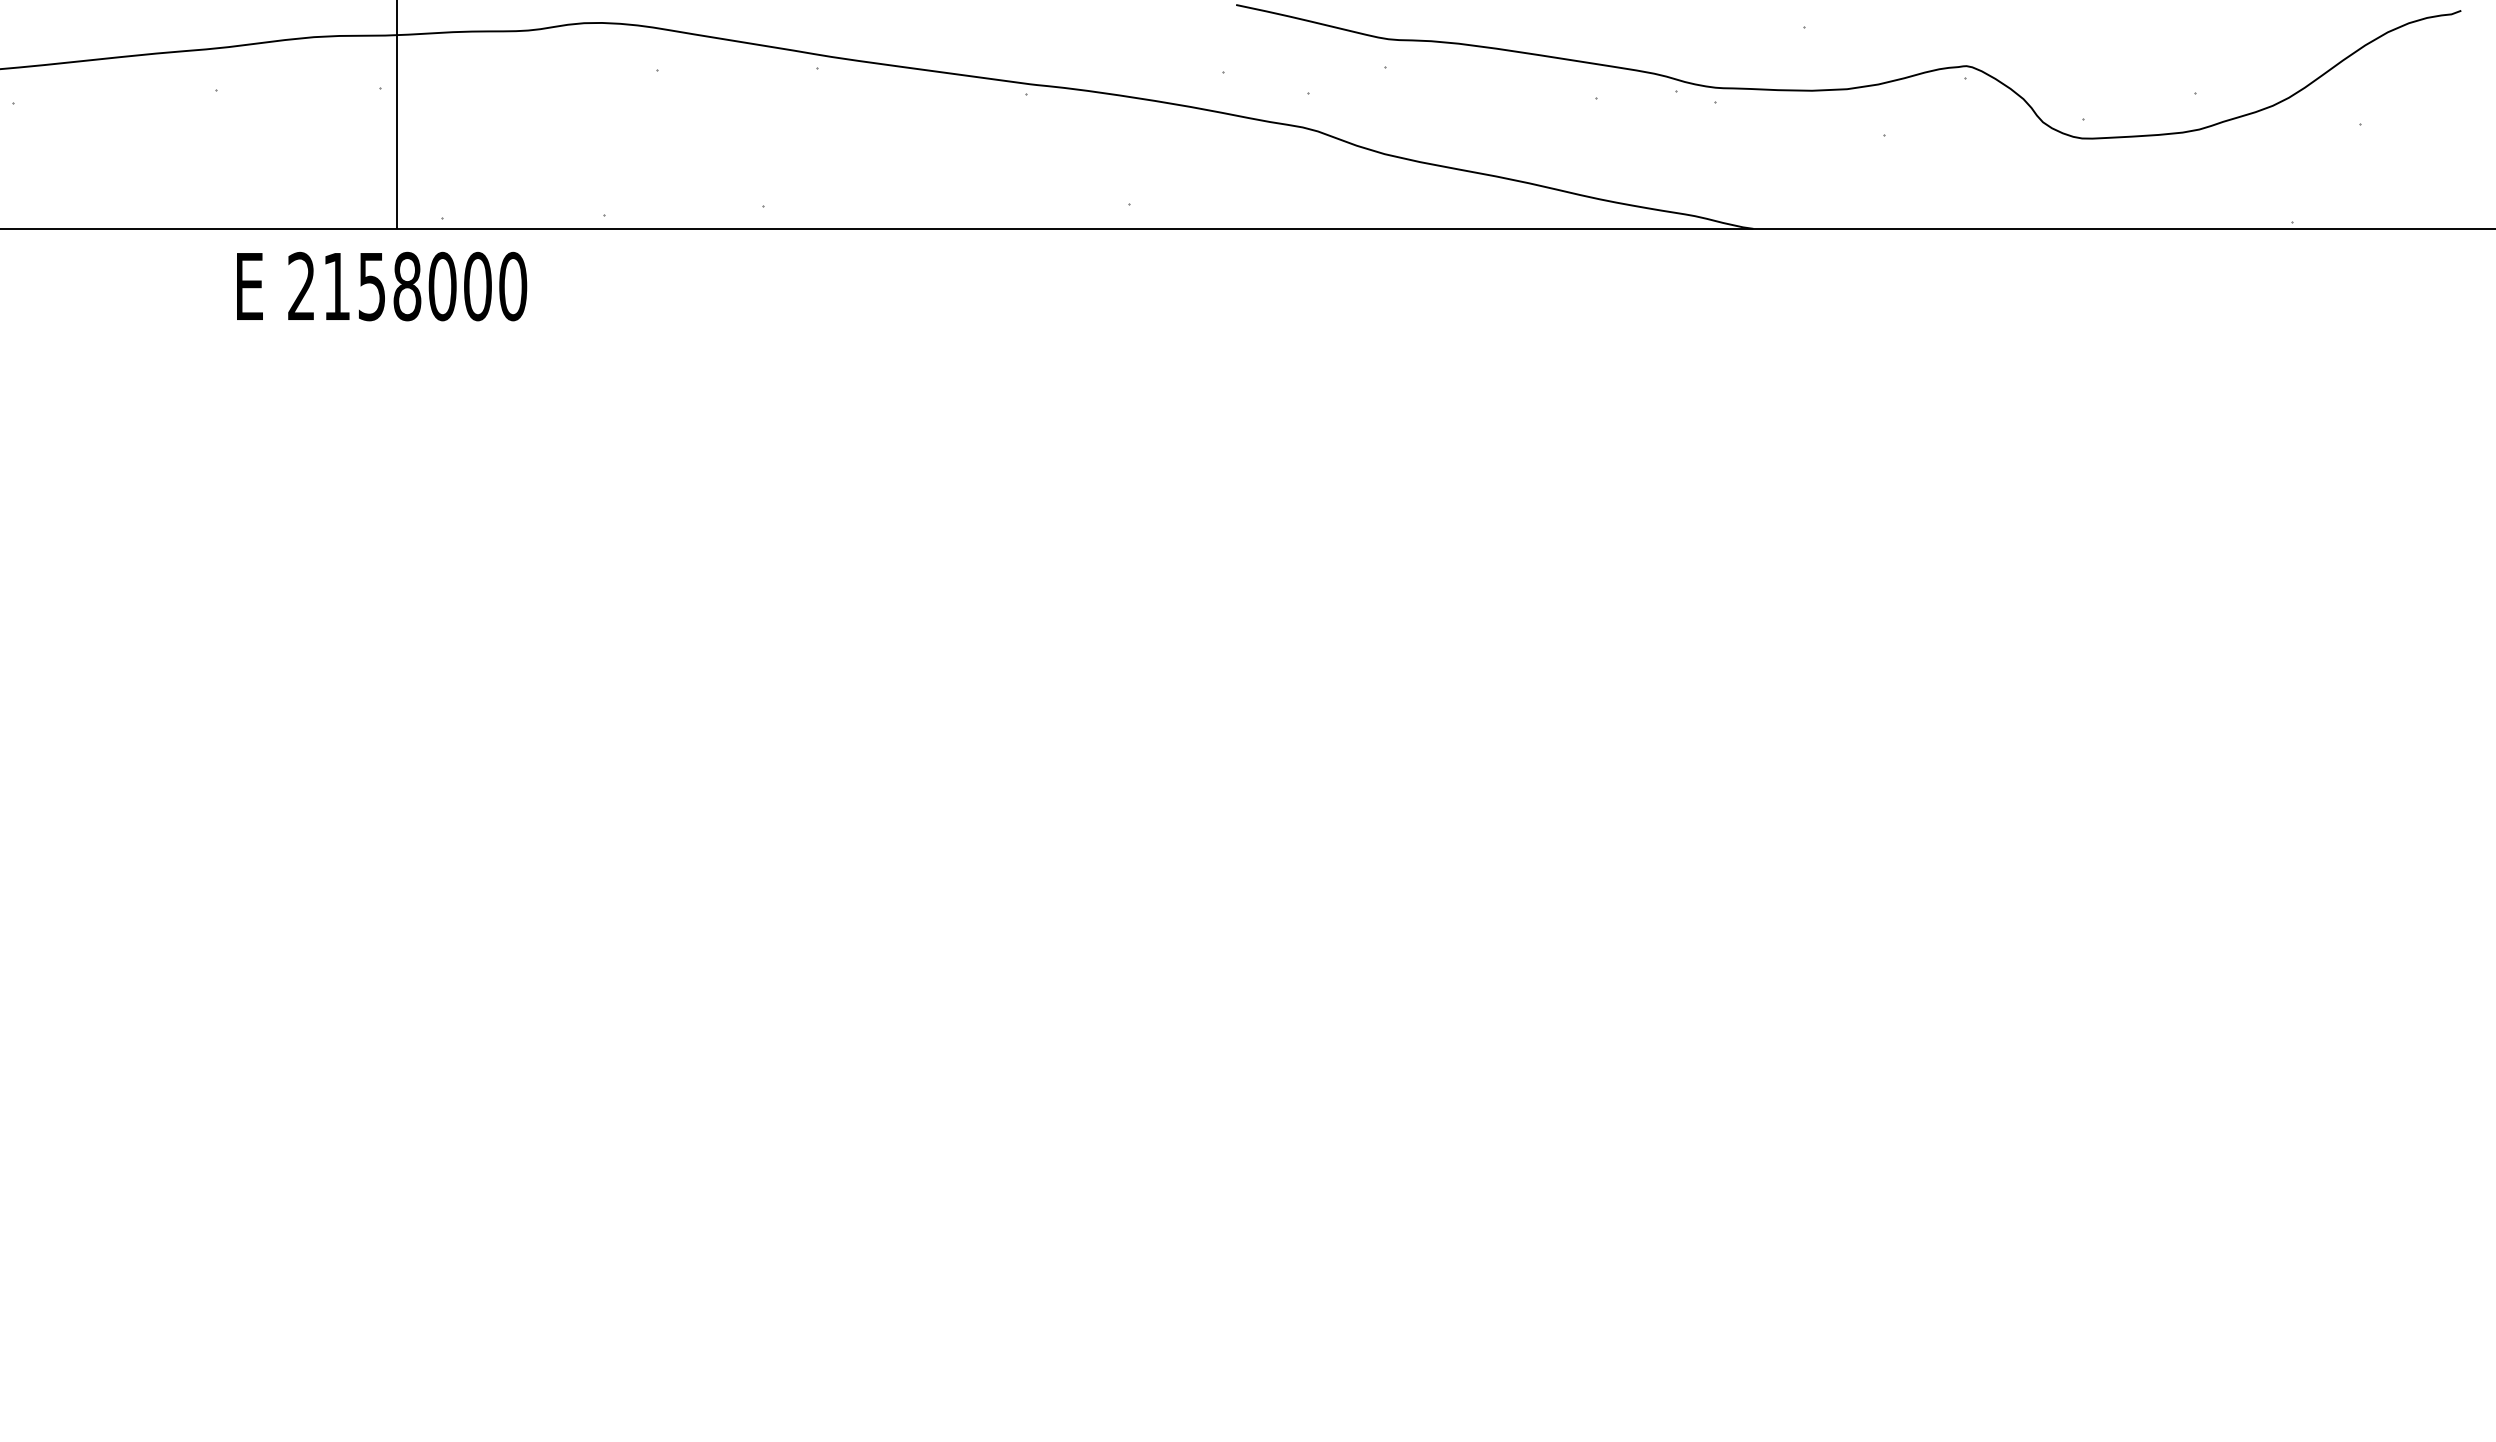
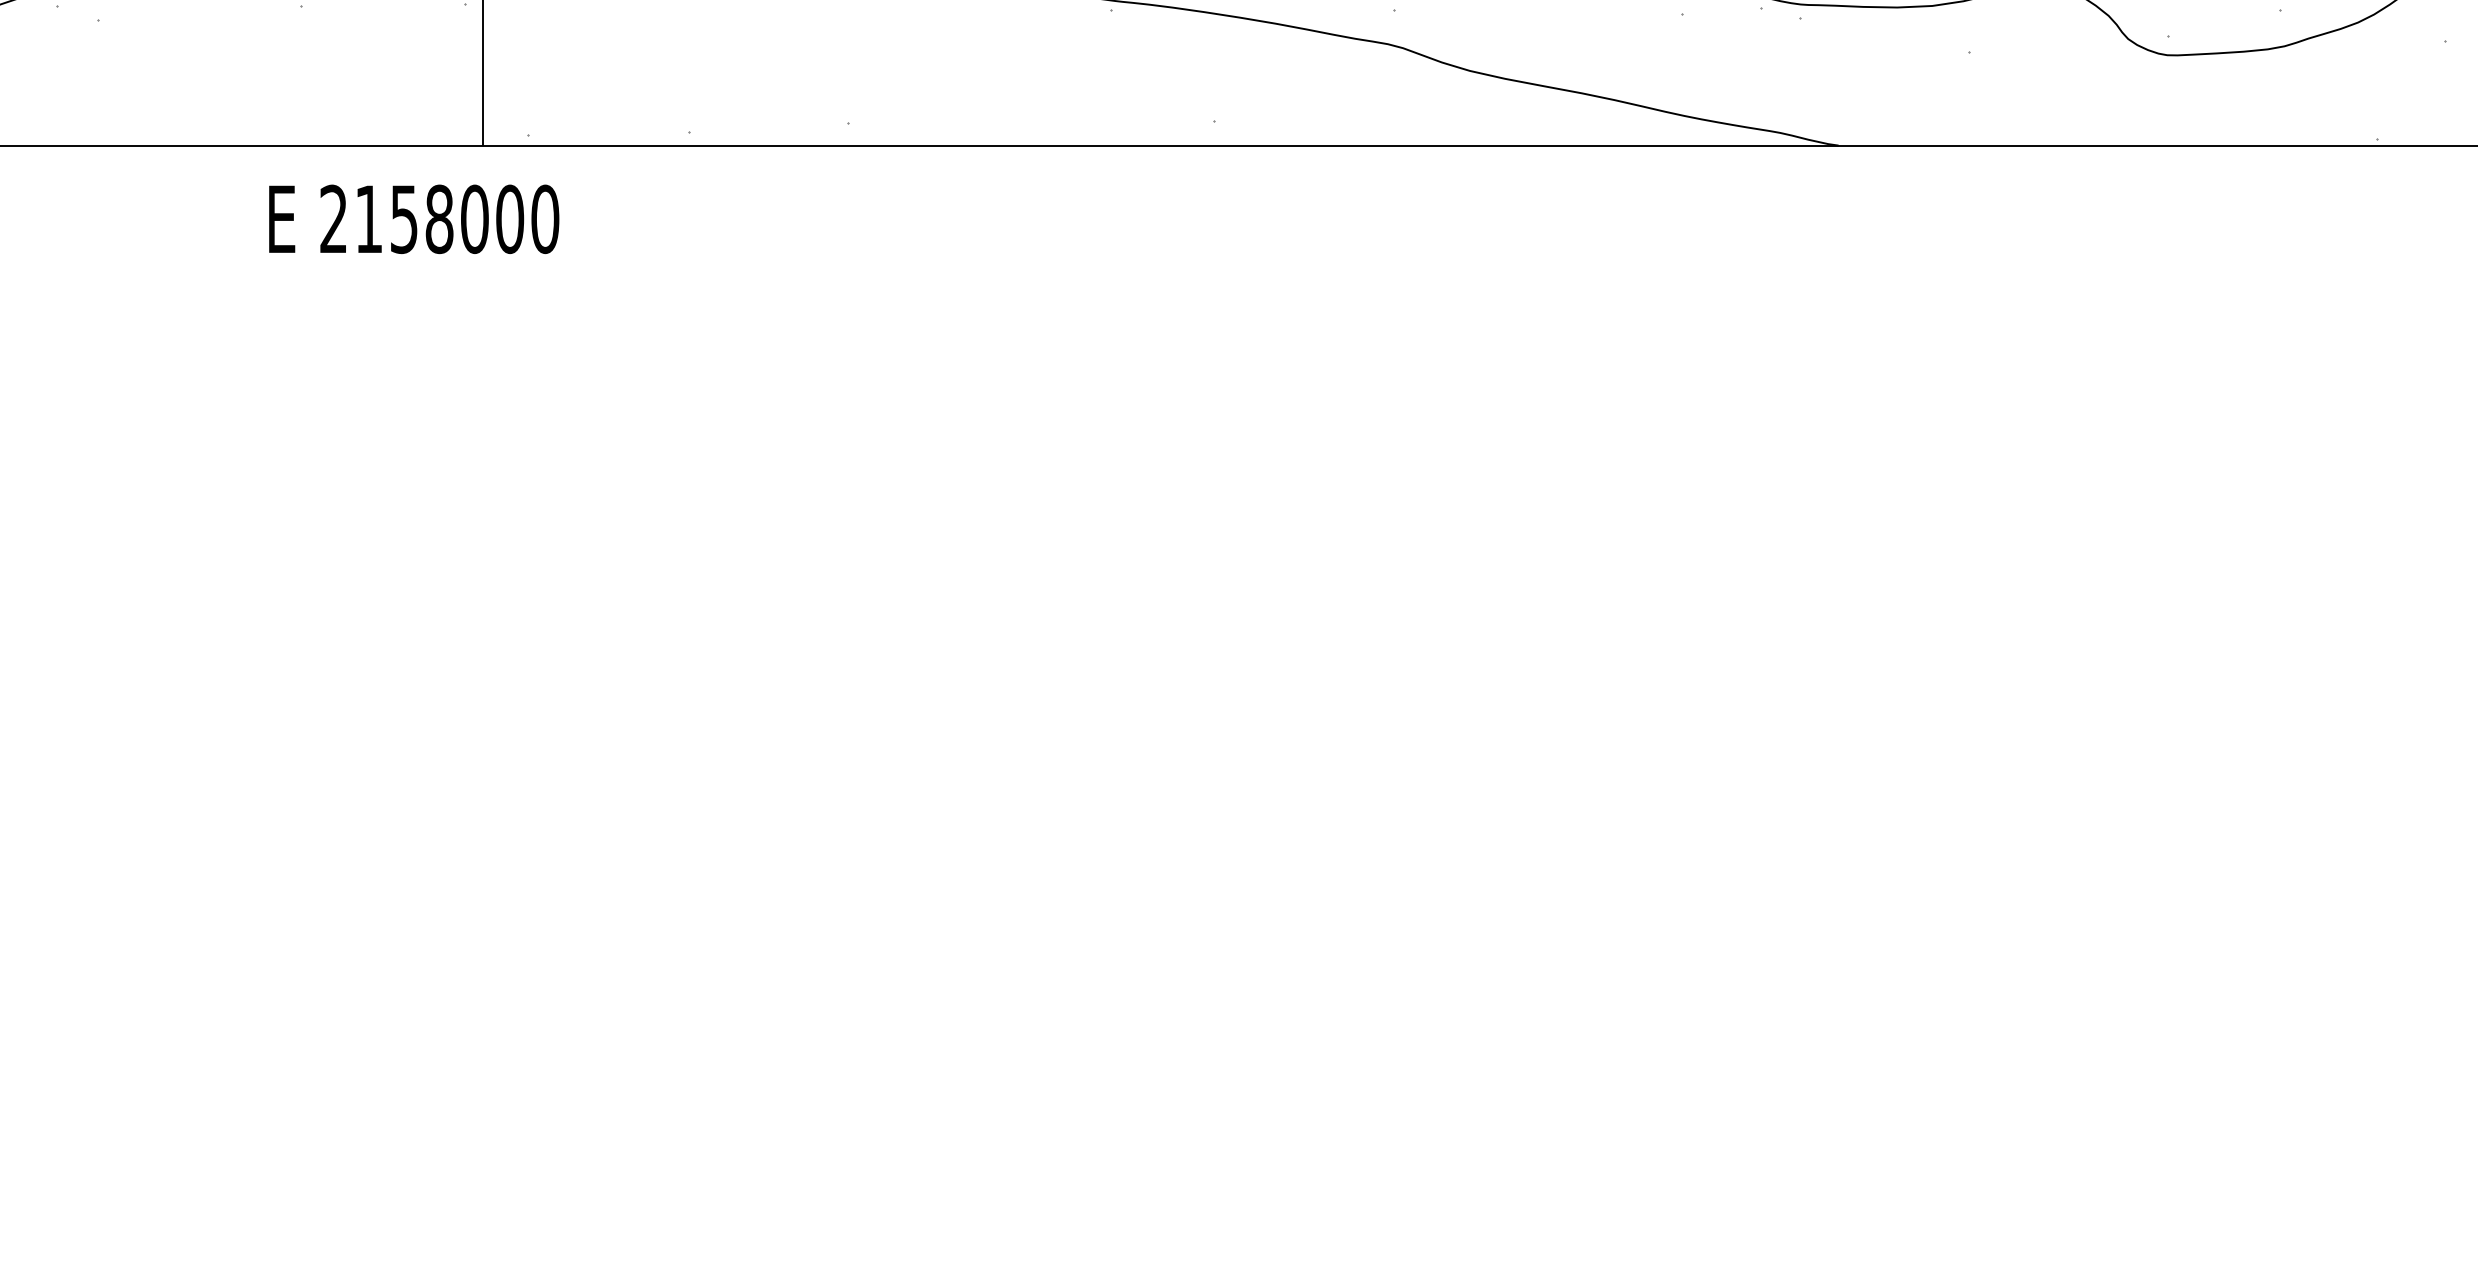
text: (382, 286) -> (414, 219), moved

